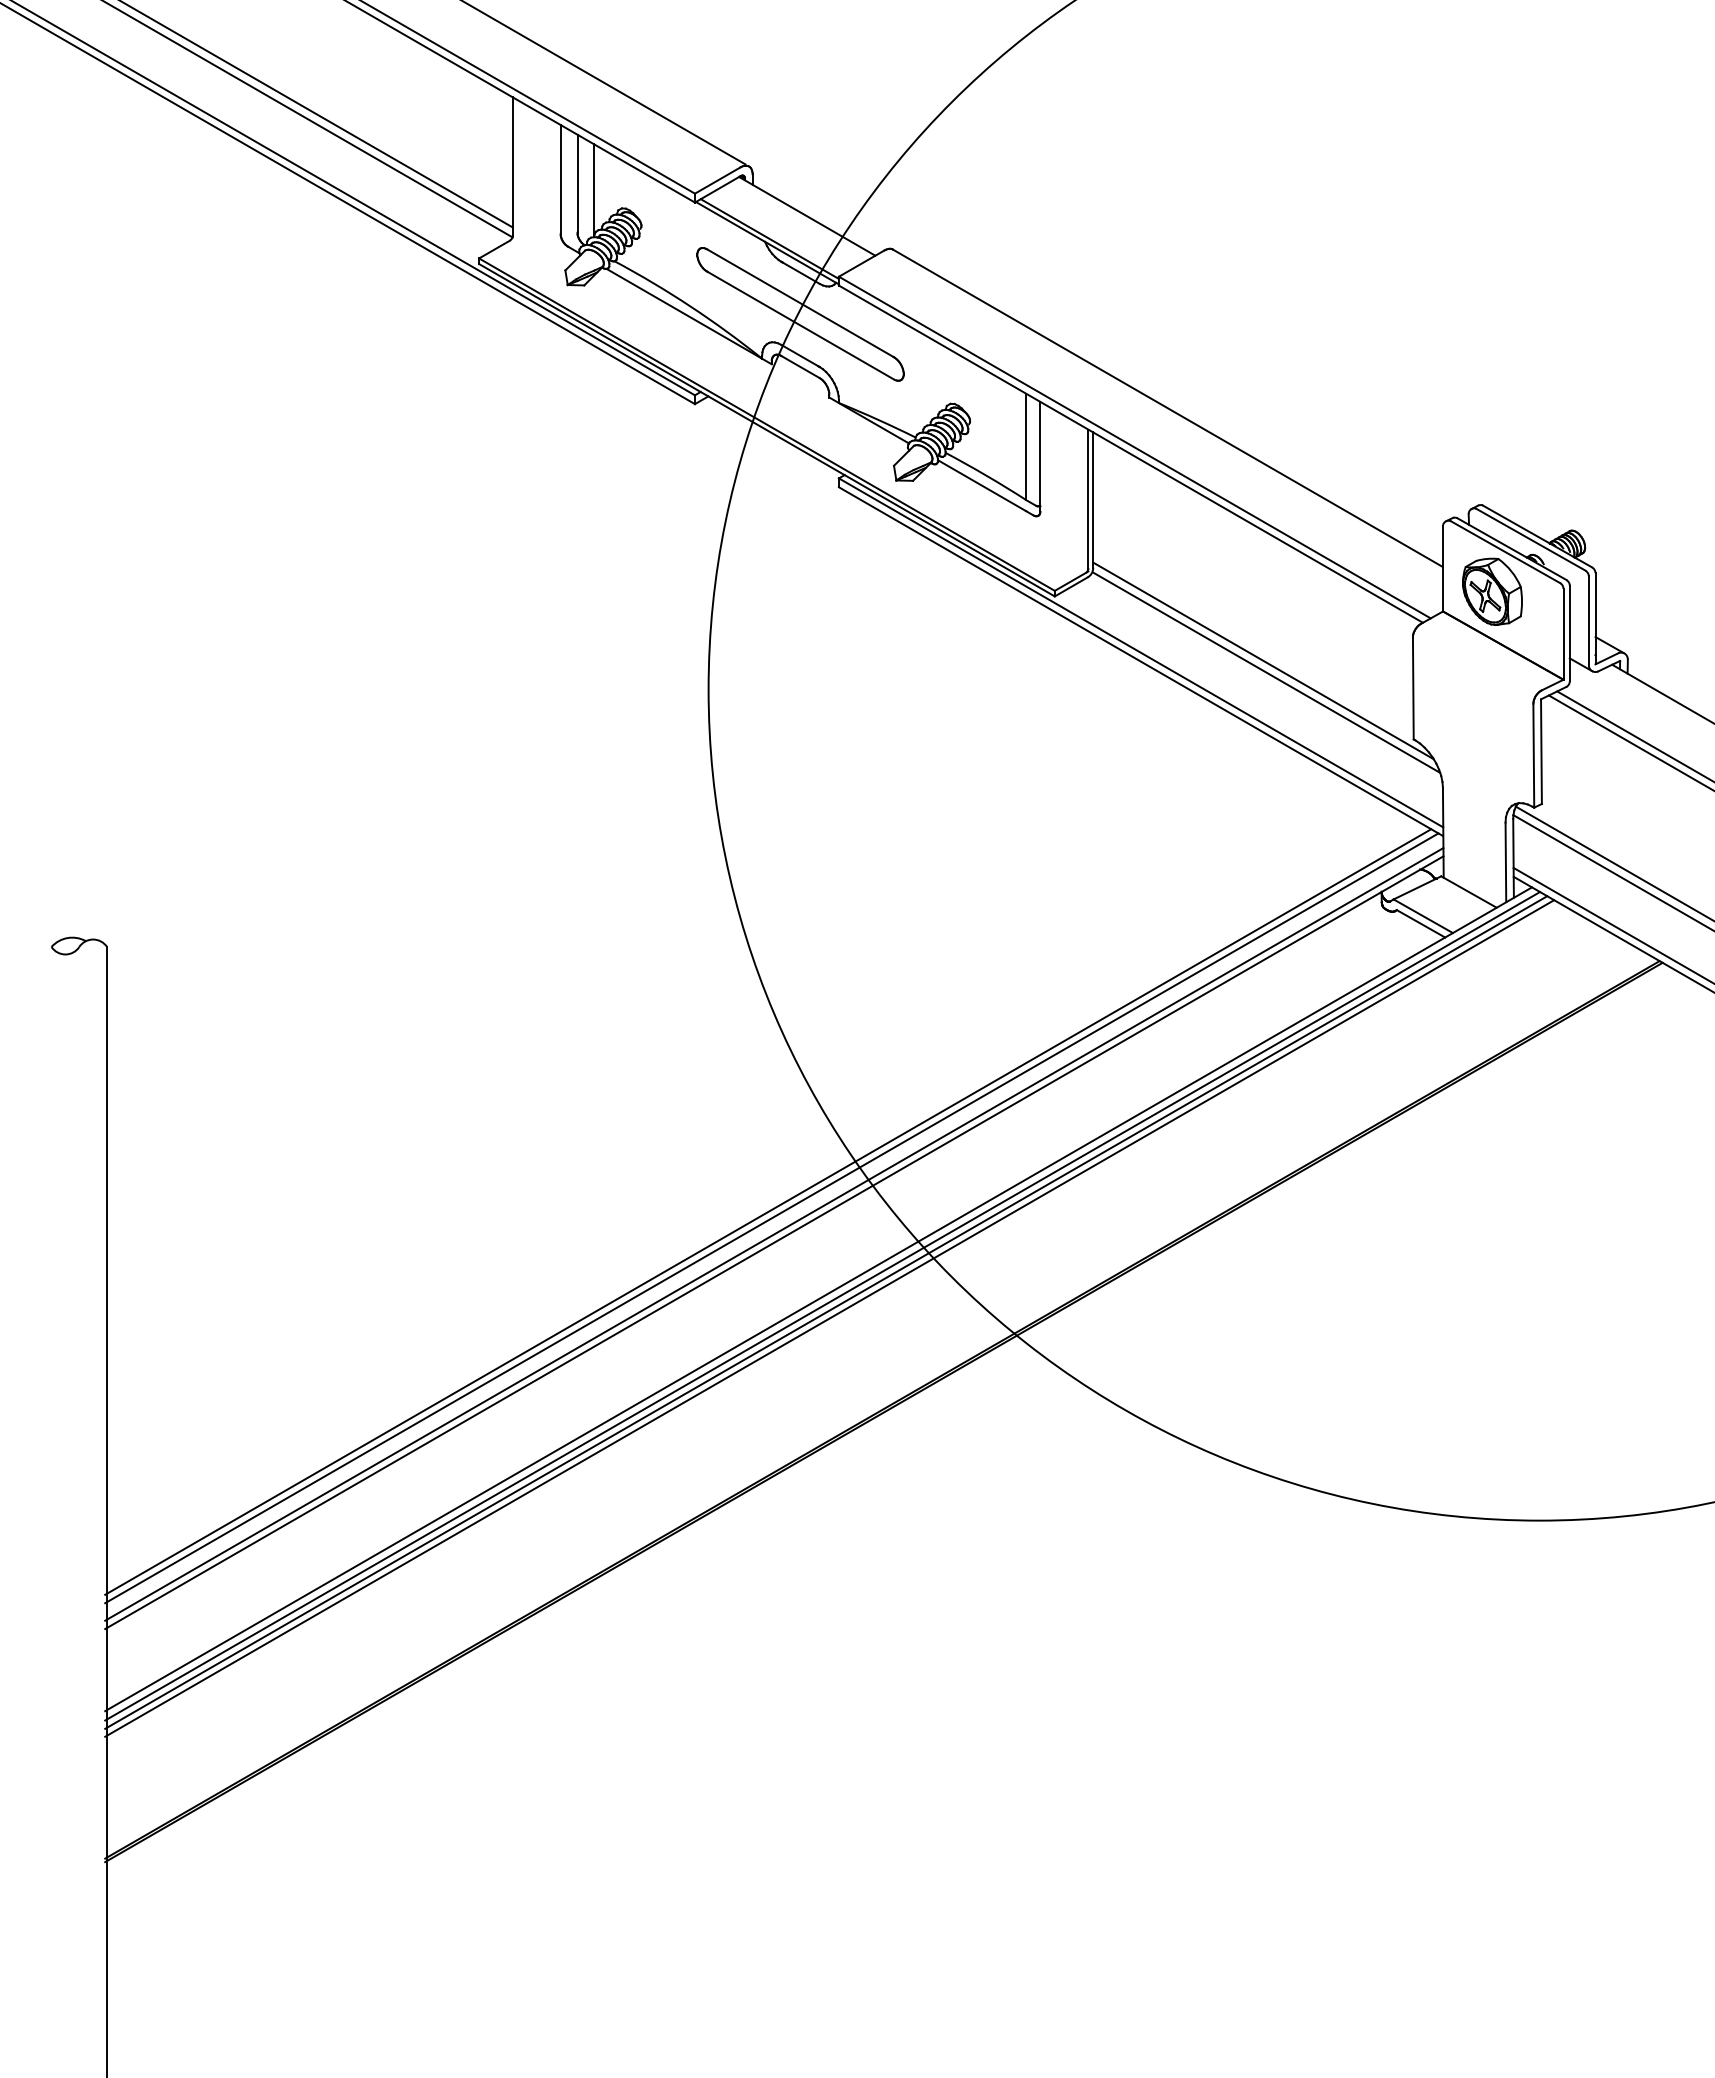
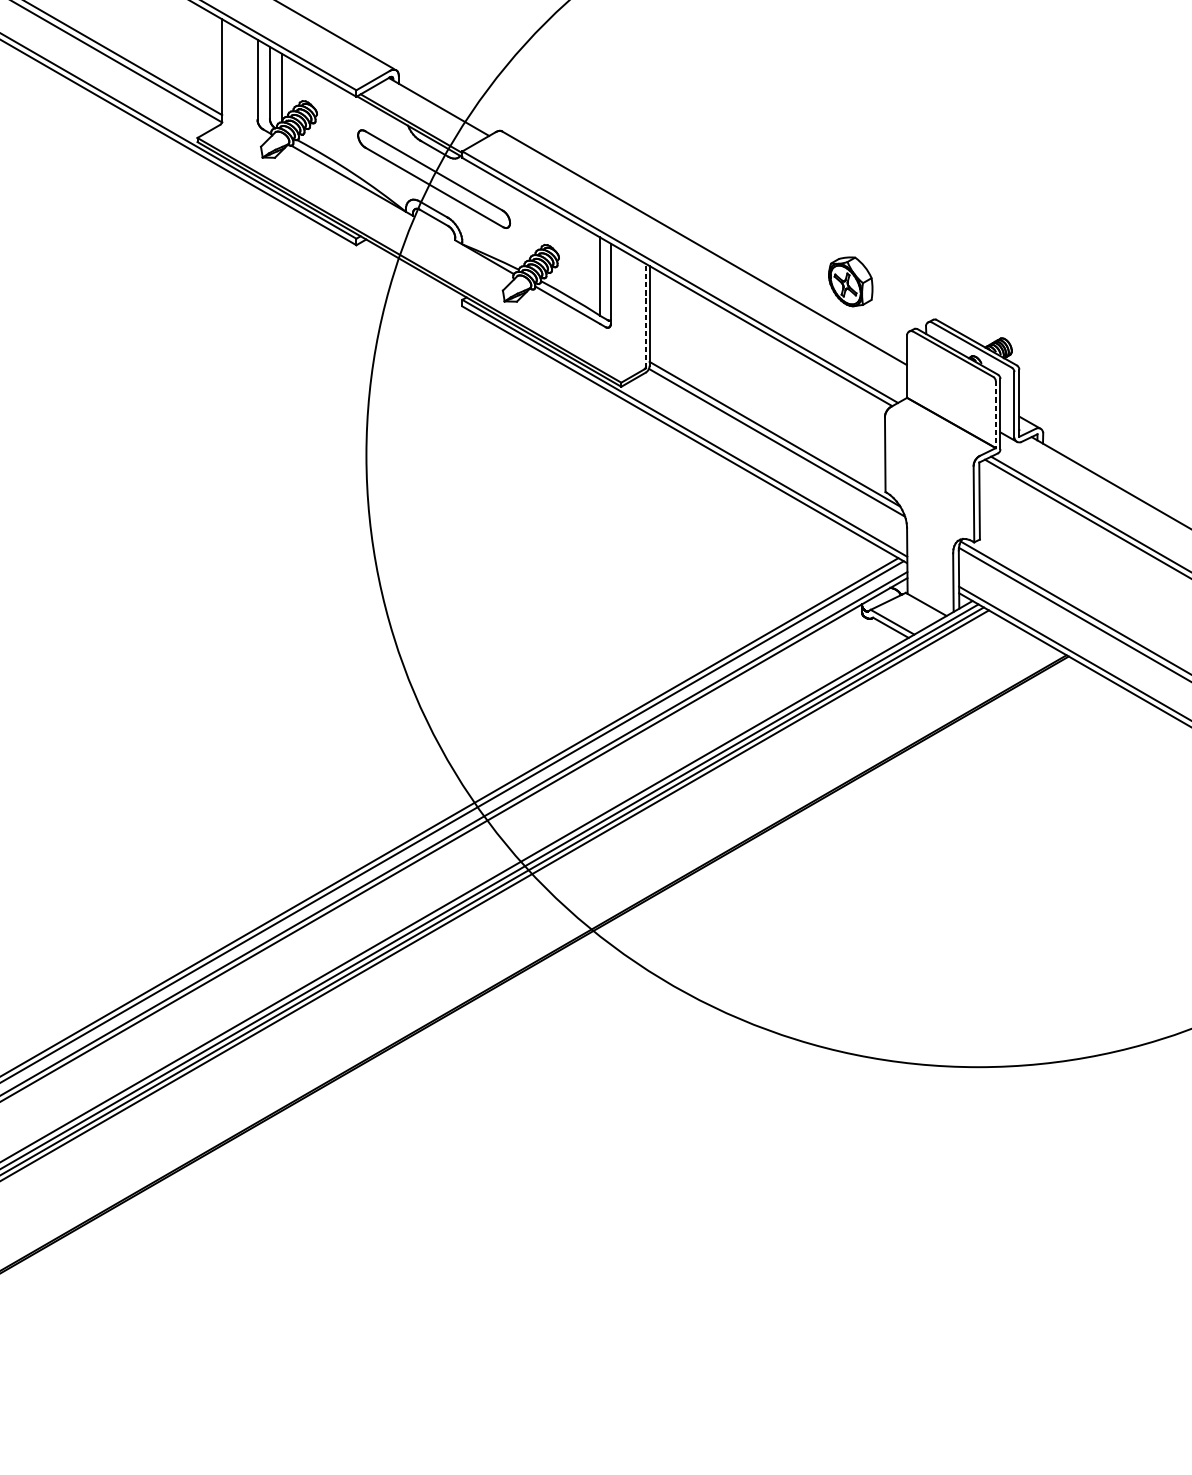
line: (1088, 500) -> (646, 316), solid -> dashed
part: (1492, 591) -> (850, 281), moved
line: (1563, 634) -> (995, 414), solid -> dashed

